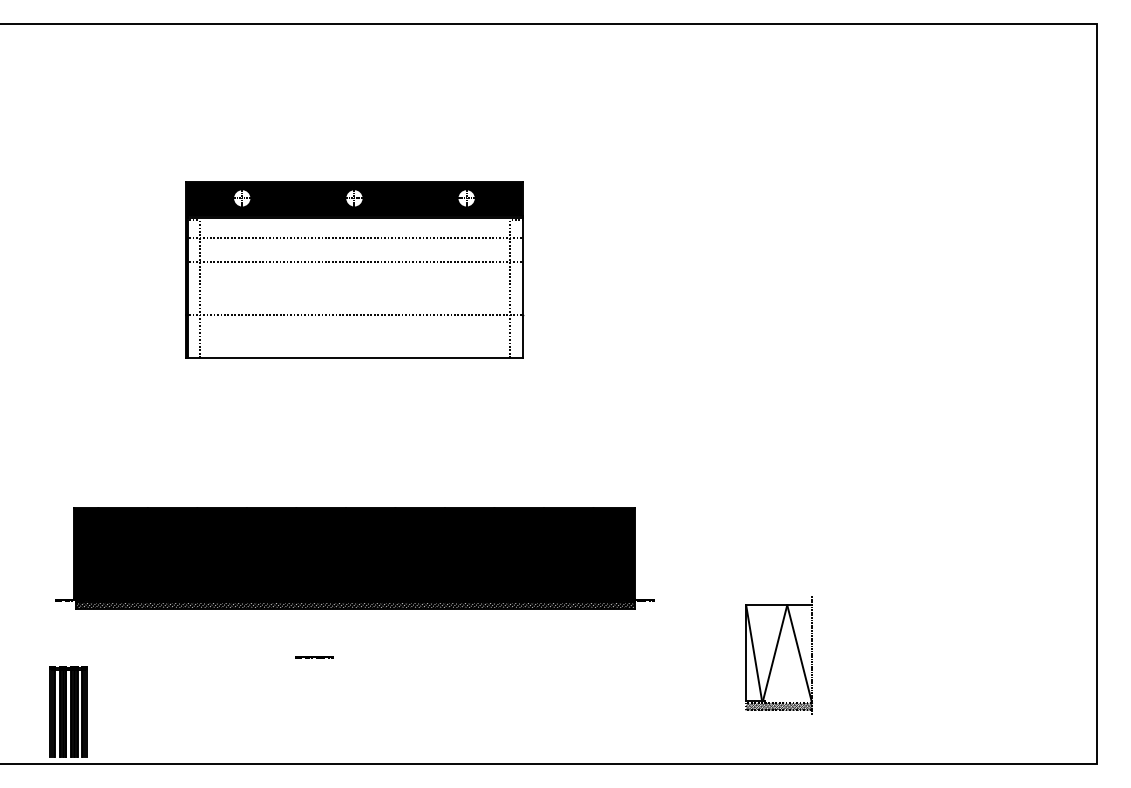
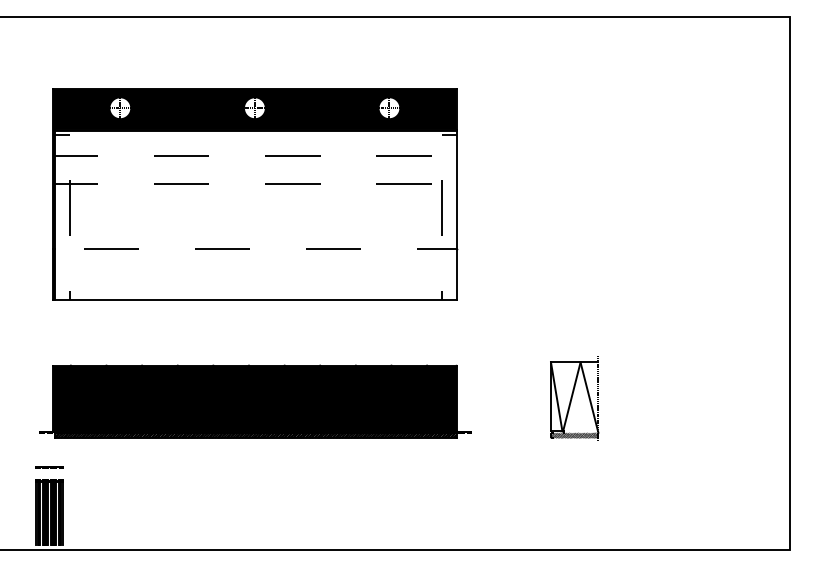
part: (354, 270) -> (255, 194), size x1.67
part: (778, 655) -> (574, 398), moved
line: (314, 658) -> (49, 467), moved

